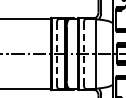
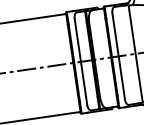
line: (56, 53) -> (80, 61), dashed -> solid
line: (83, 53) -> (118, 55), dashed -> solid

